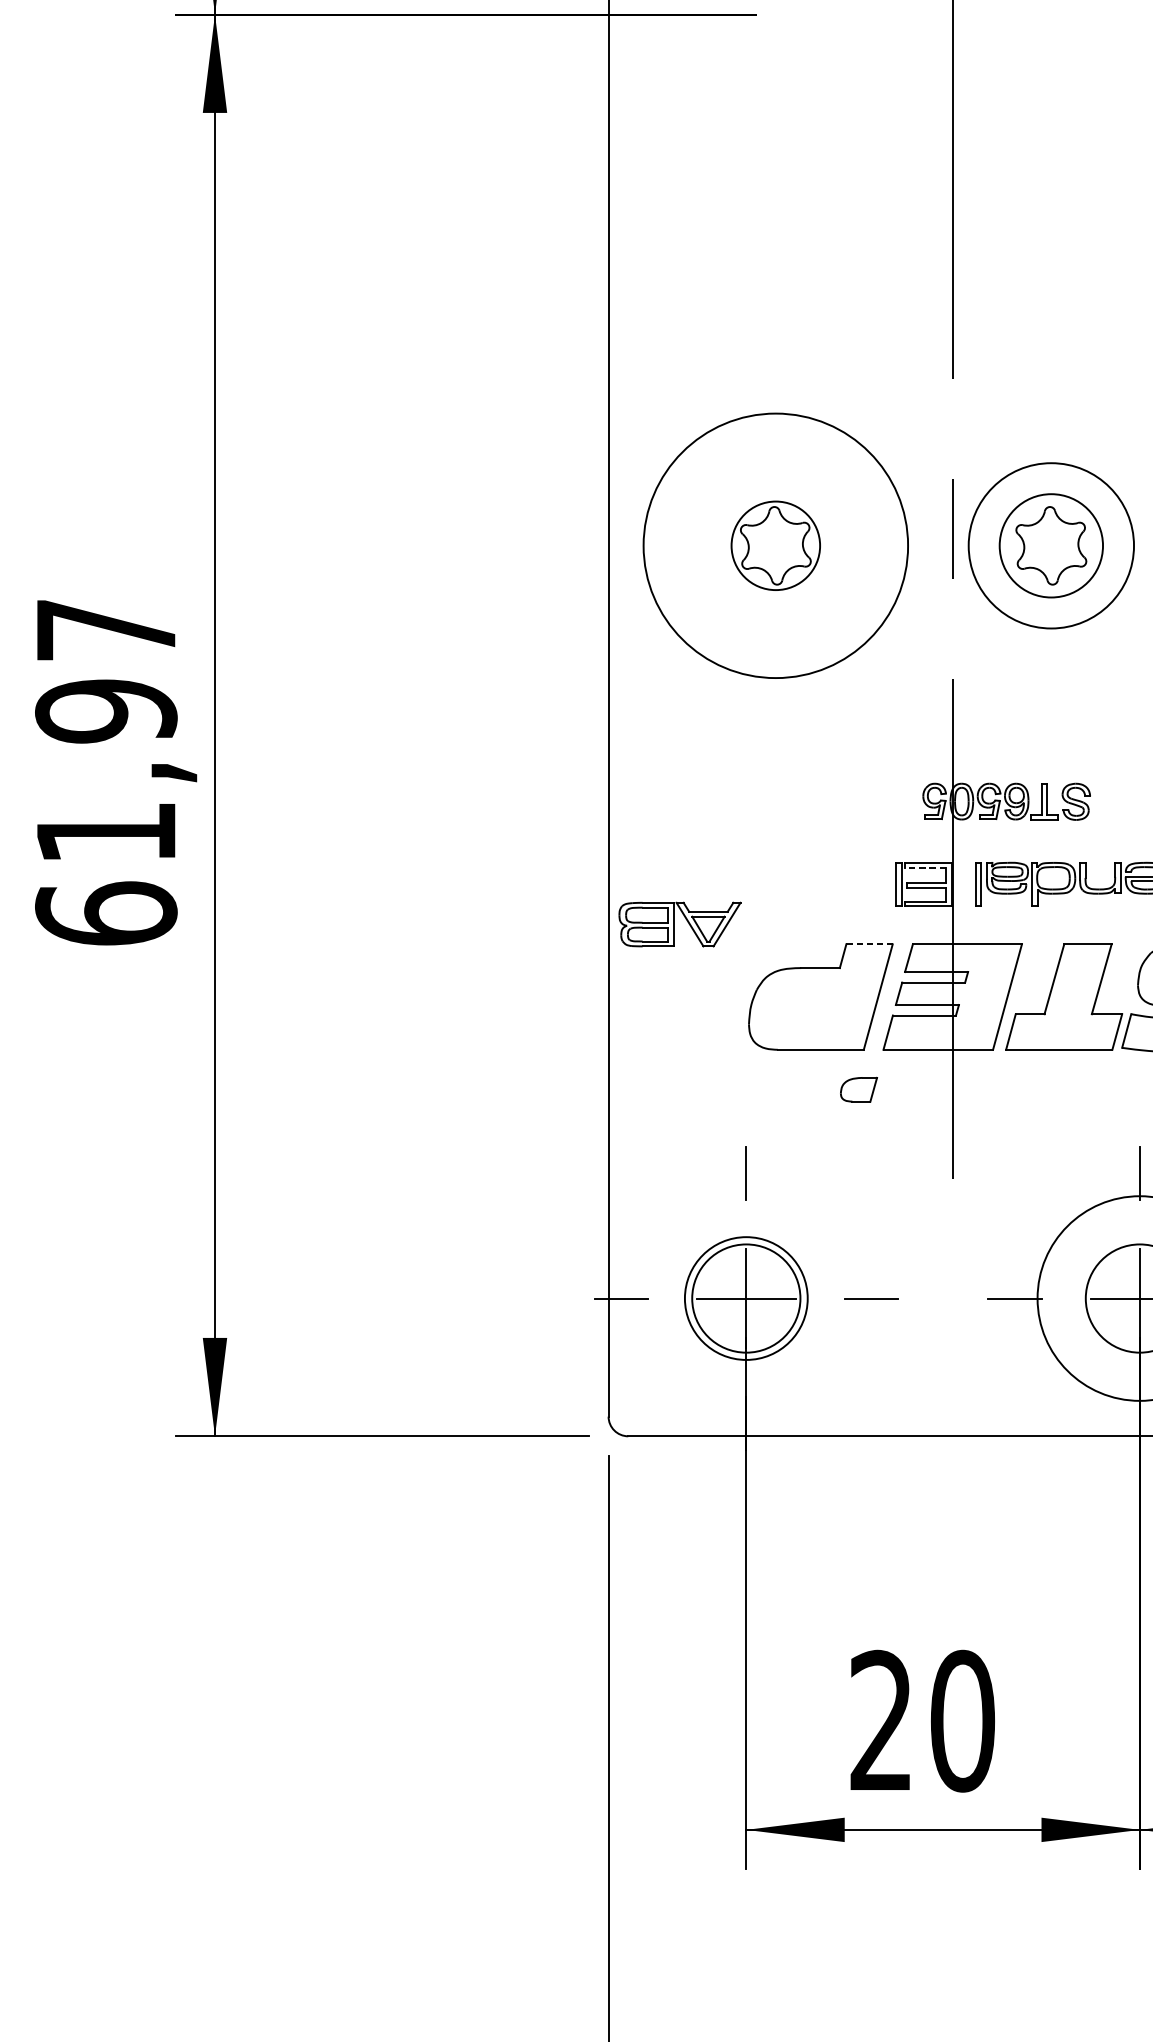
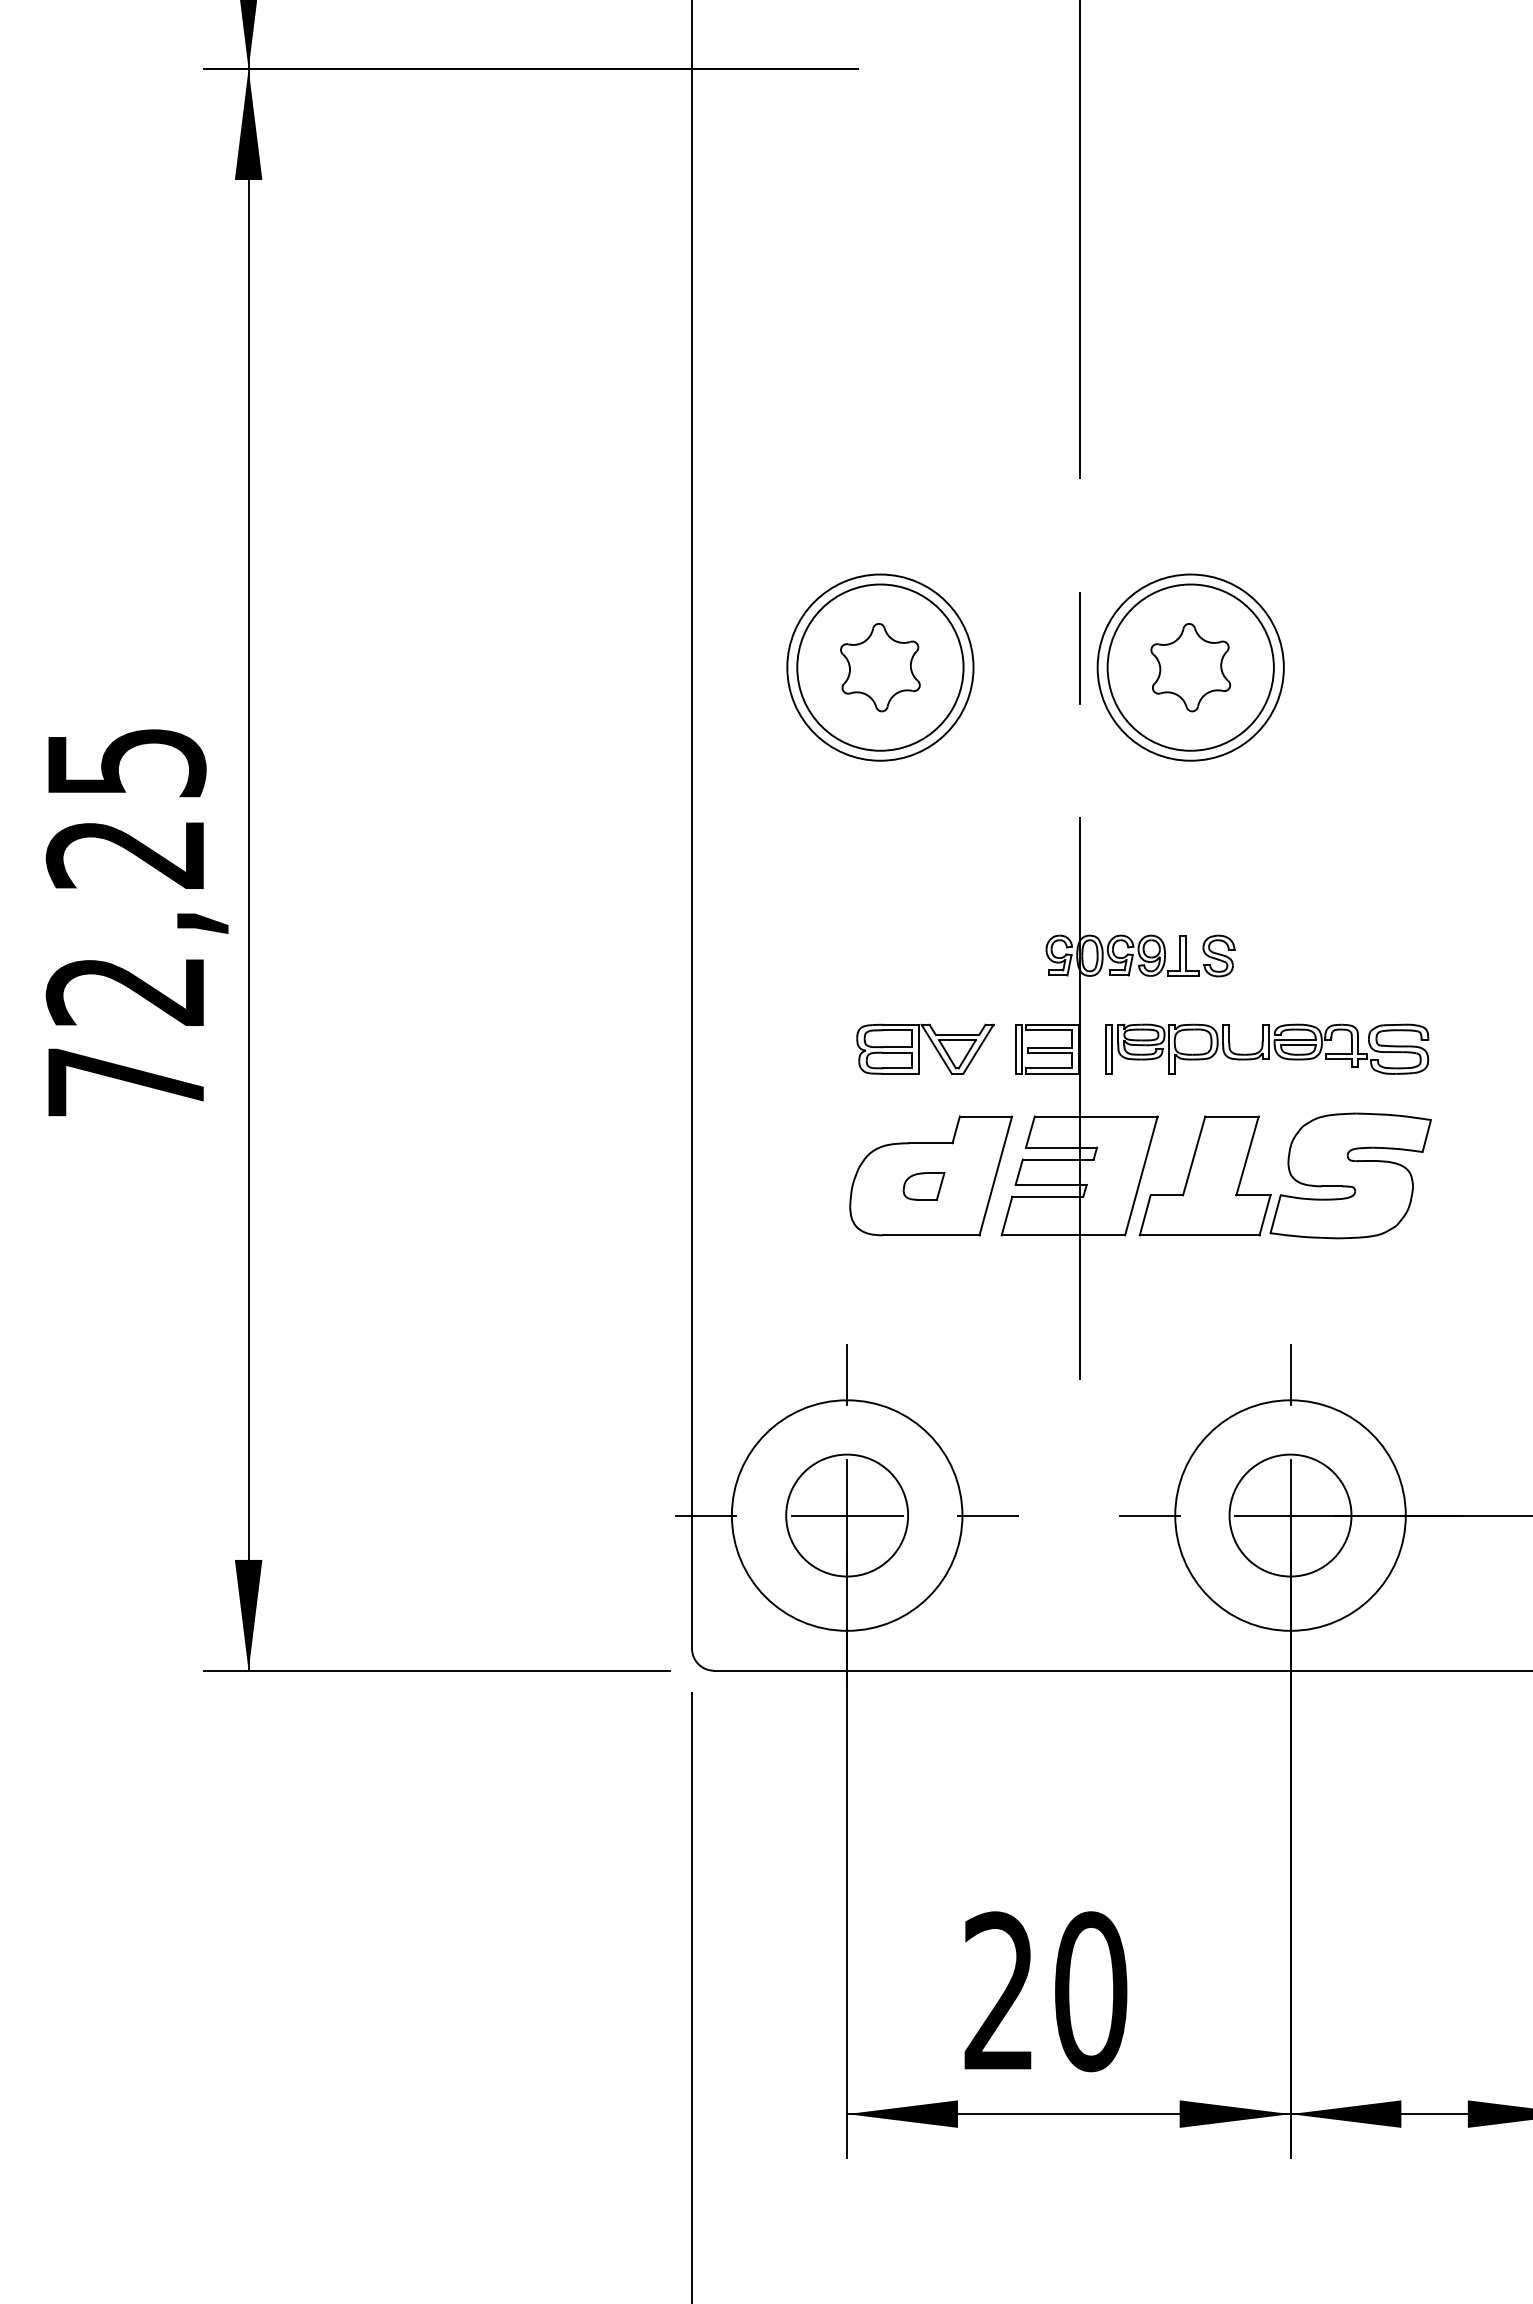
circle: (775, 545) -> (880, 667), size x0.62
circle: (775, 545) -> (880, 667), size x1.67
circle: (1051, 545) -> (1190, 667), size x1.43
text: (105, 772) -> (125, 923), 61,97 -> 72,25
line: (925, 867) -> (1049, 1030), dashed -> solid
part: (680, 923) -> (925, 1048), moved
line: (870, 944) -> (986, 1116), dashed -> solid
part: (858, 1089) -> (923, 1186), moved
circle: (745, 1298) -> (846, 1515), size x1.67

